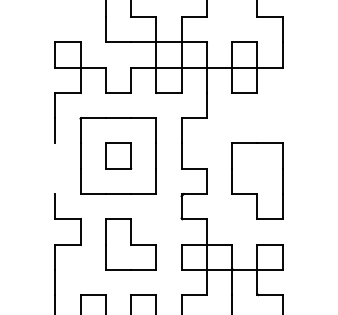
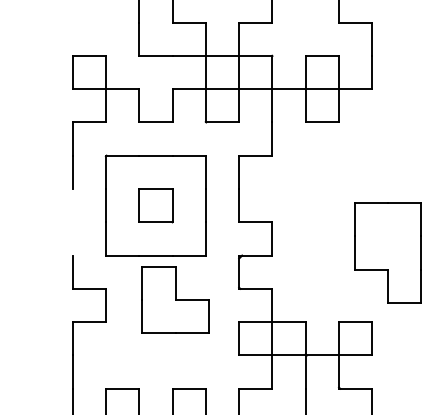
part: (257, 181) -> (387, 252), moved
part: (131, 244) -> (175, 299), moved

